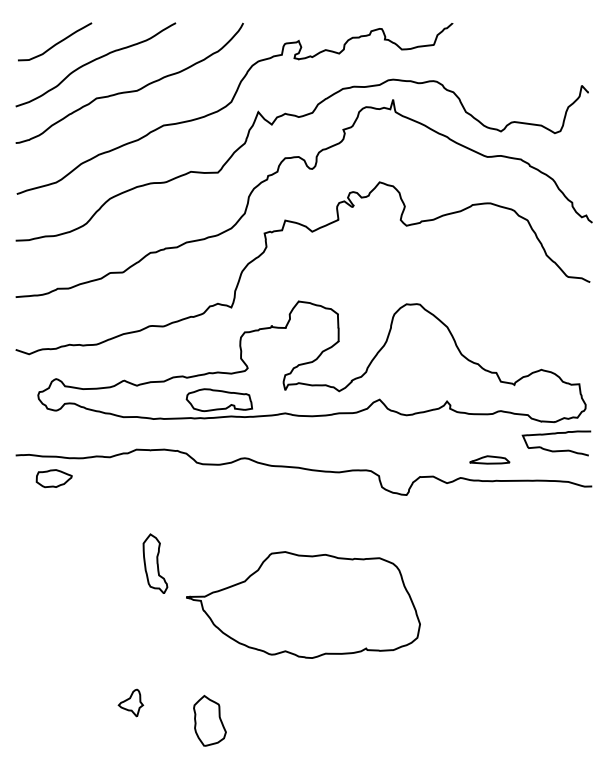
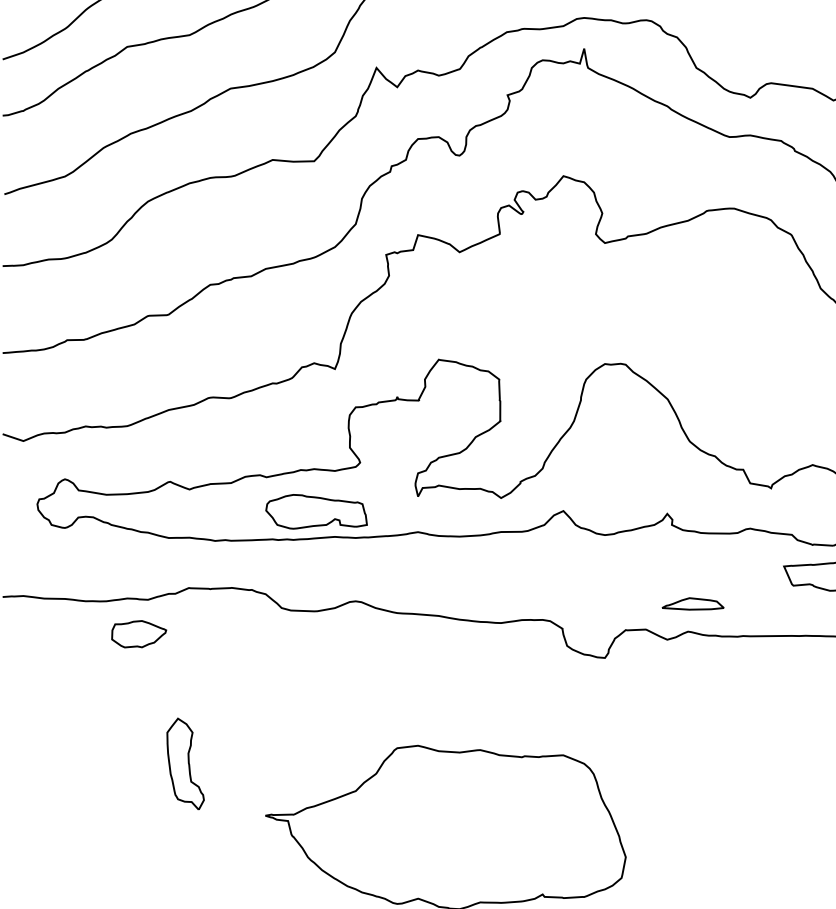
part: (489, 459) -> (692, 603), moved
part: (53, 478) -> (137, 634), moved
part: (155, 563) -> (185, 763), moved

